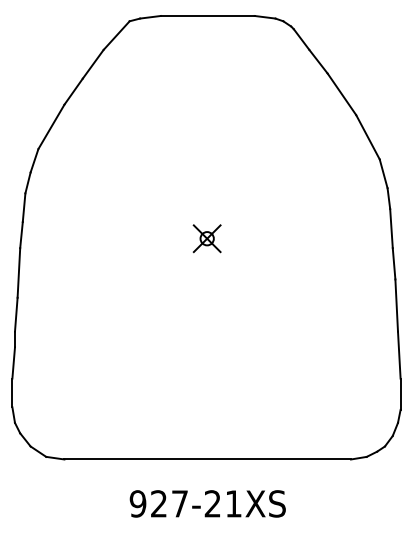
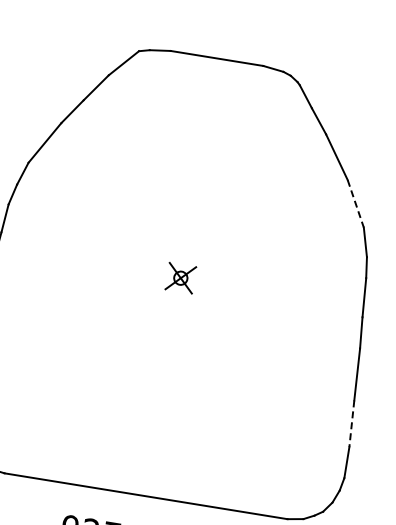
line: (368, 137) -> (356, 204), solid -> dashed
line: (399, 355) -> (351, 424), solid -> dashed

